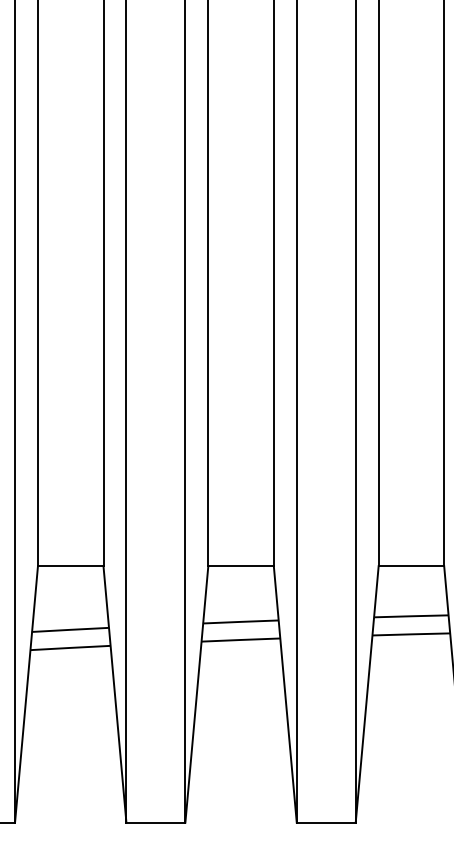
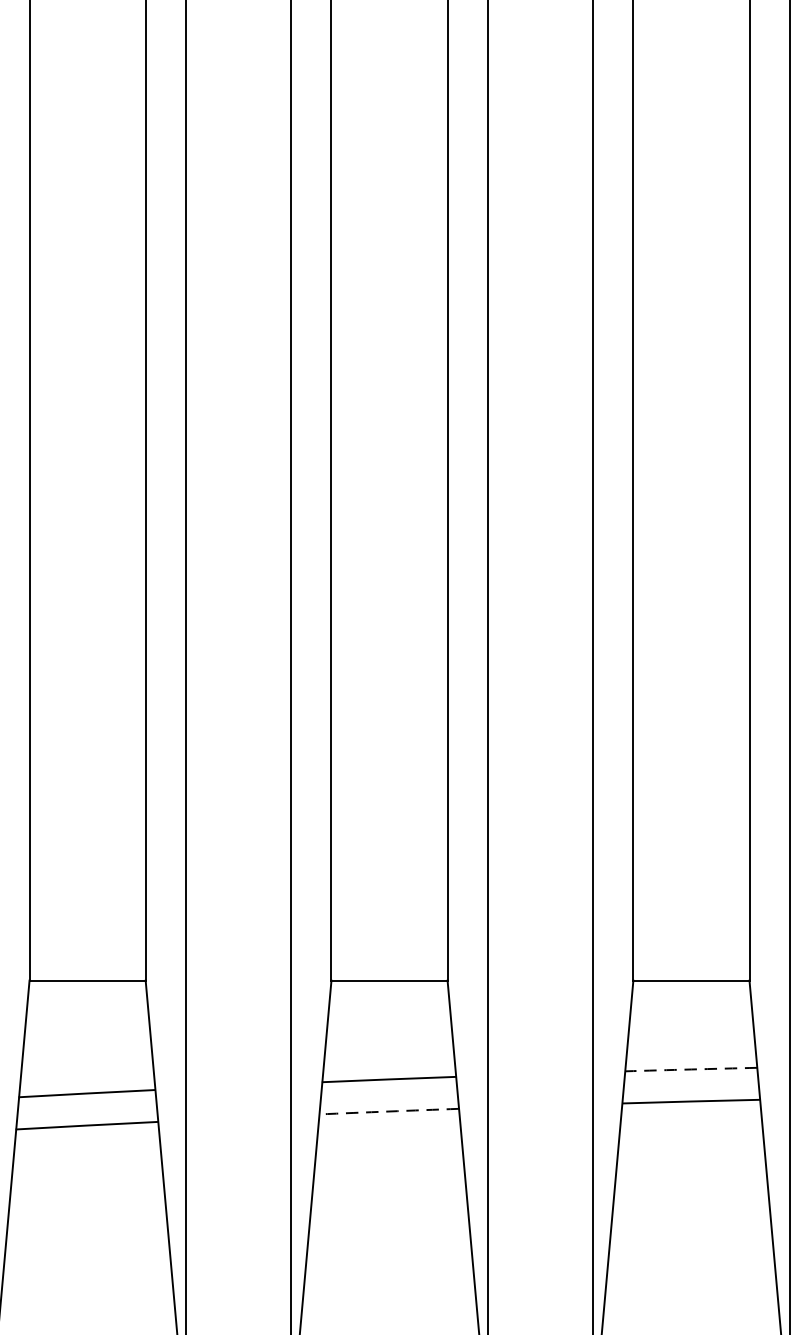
arc: (411, 616) -> (691, 1069), solid -> dashed
arc: (240, 640) -> (388, 1112), solid -> dashed

